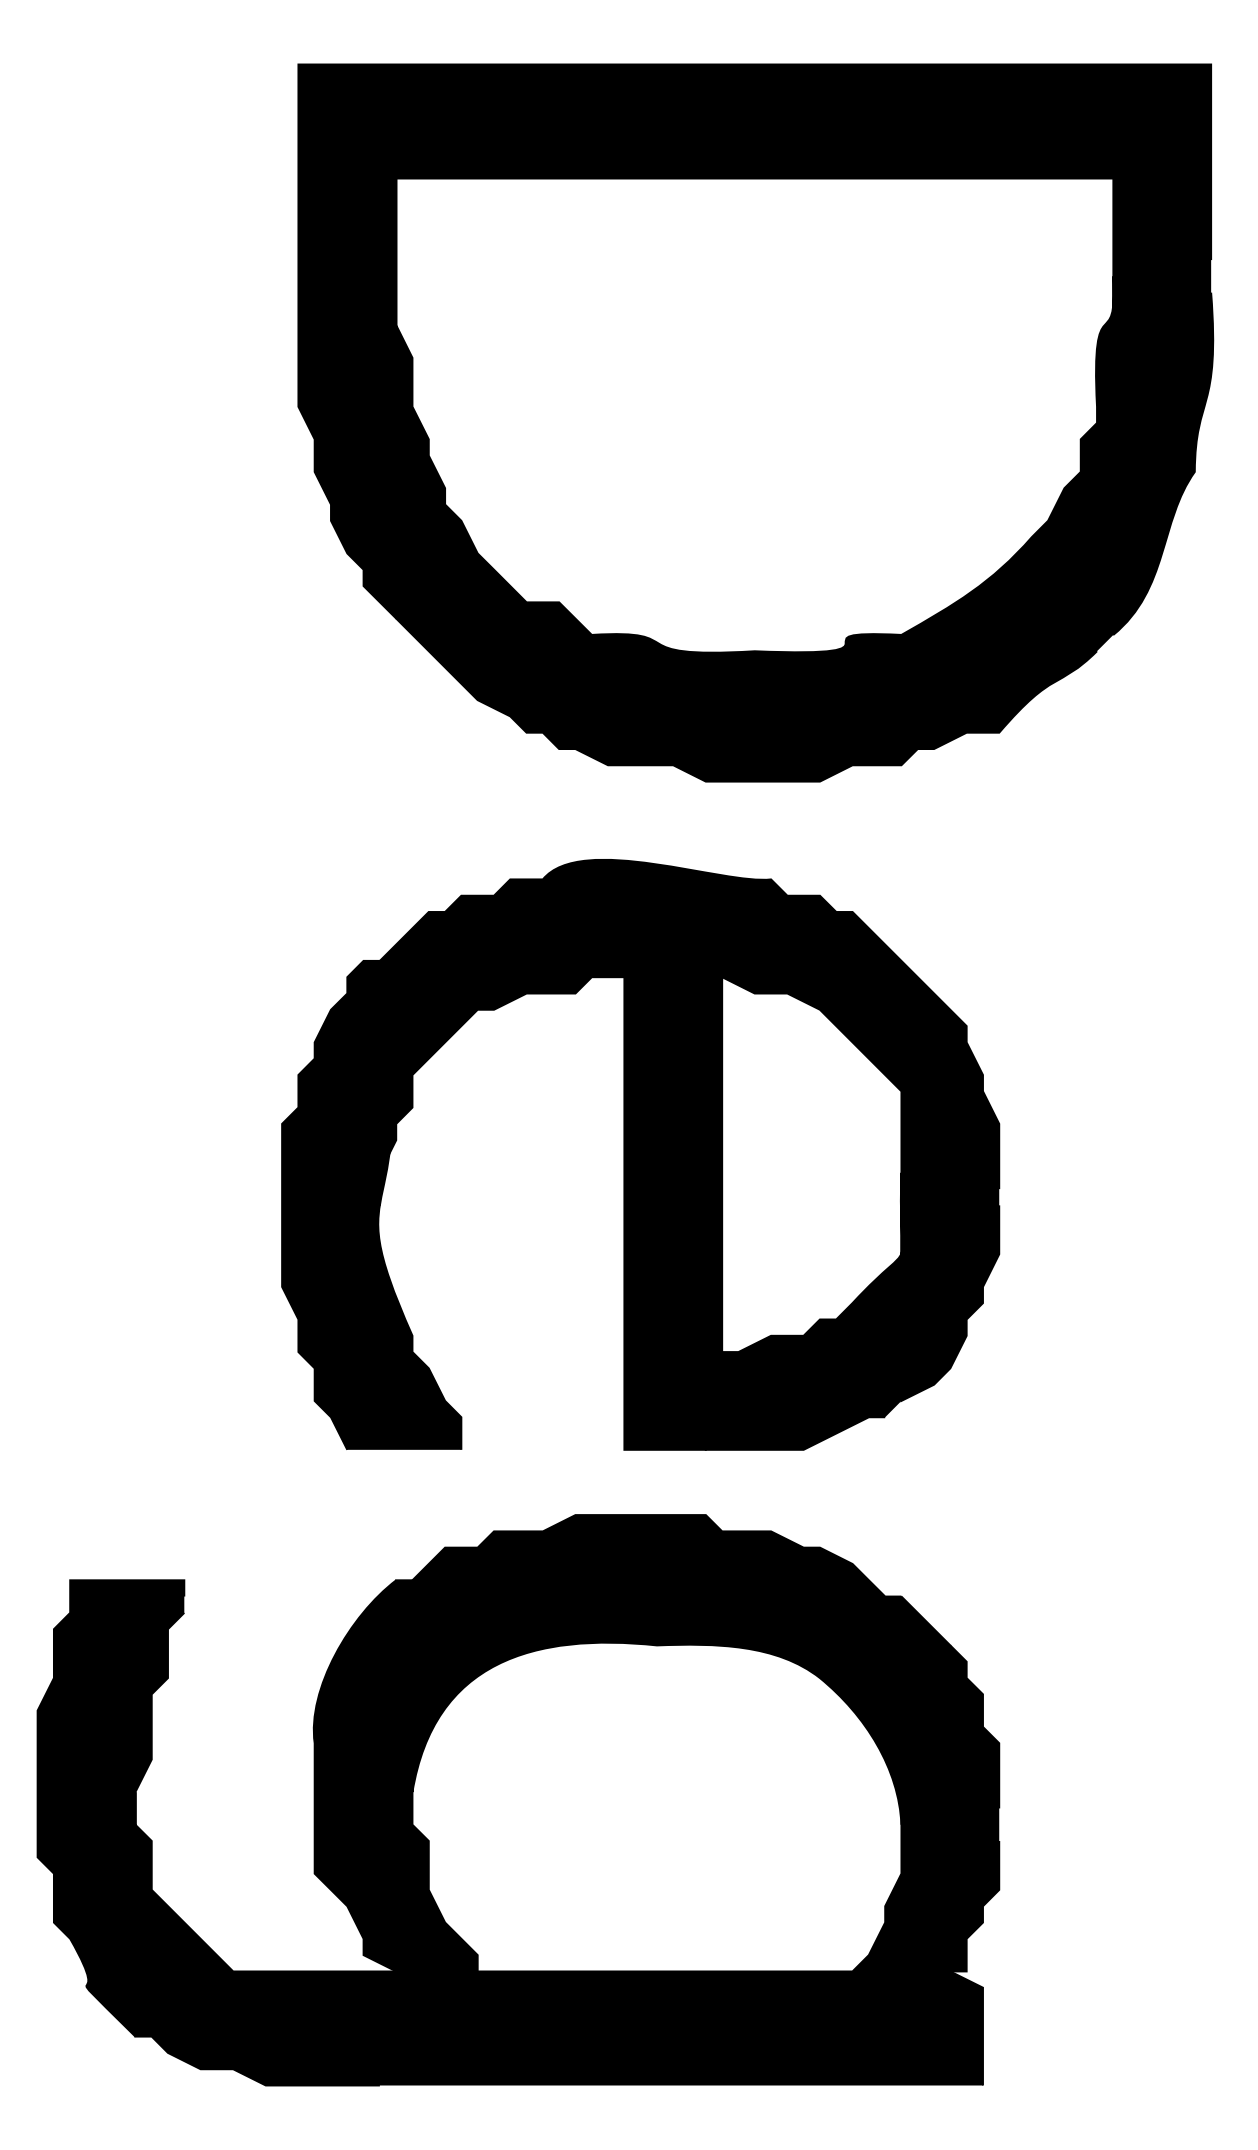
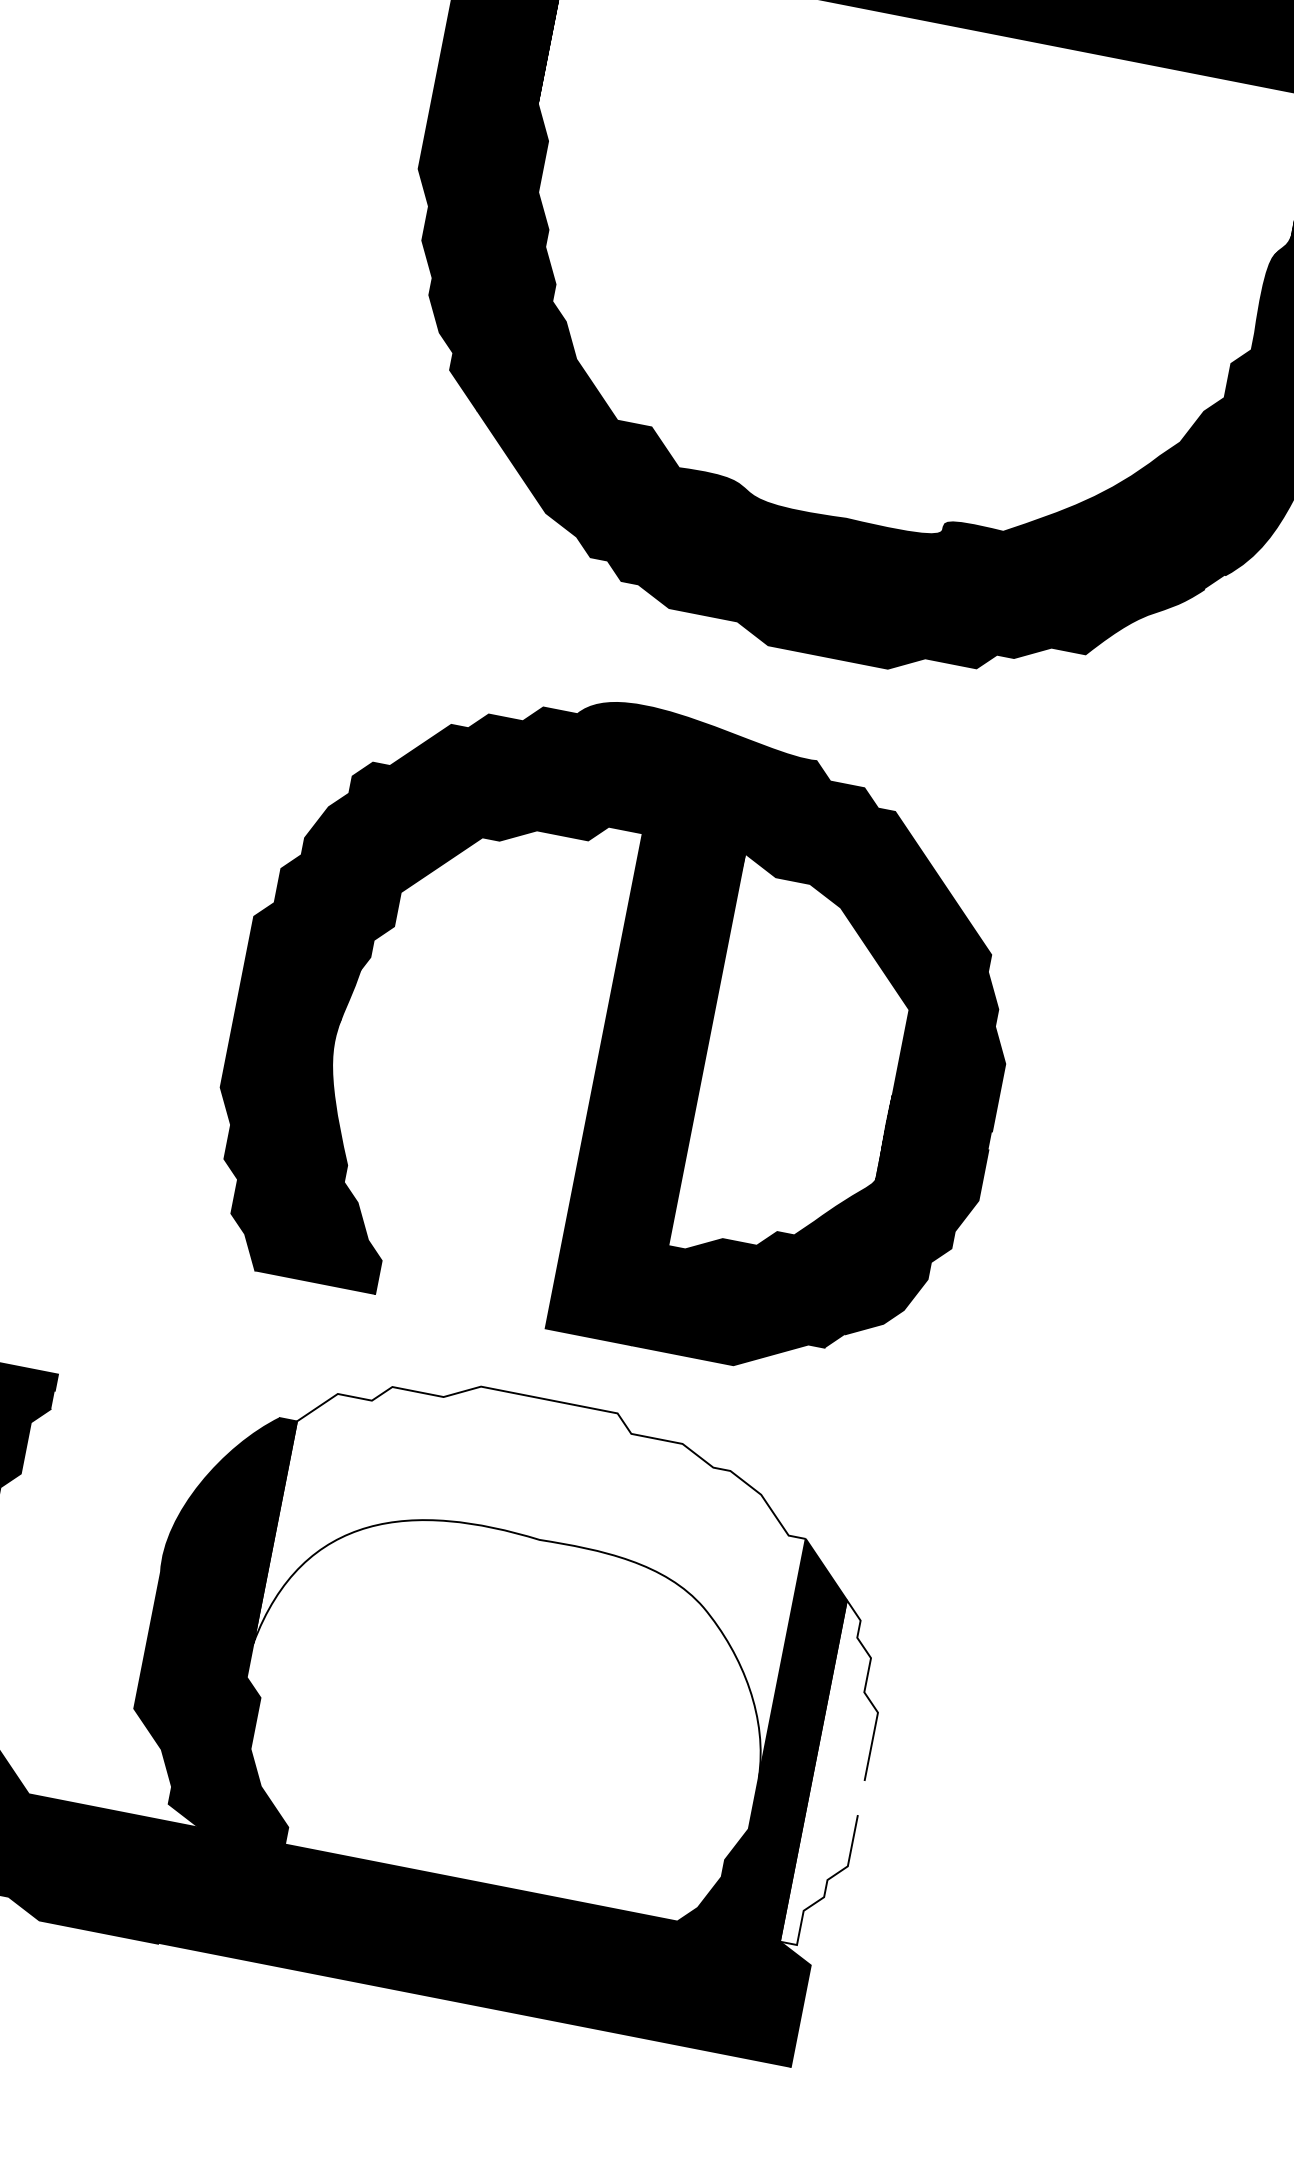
fill: (656, 1669) -> (534, 1565), removed
fill: (974, 1808) -> (838, 1775), removed

